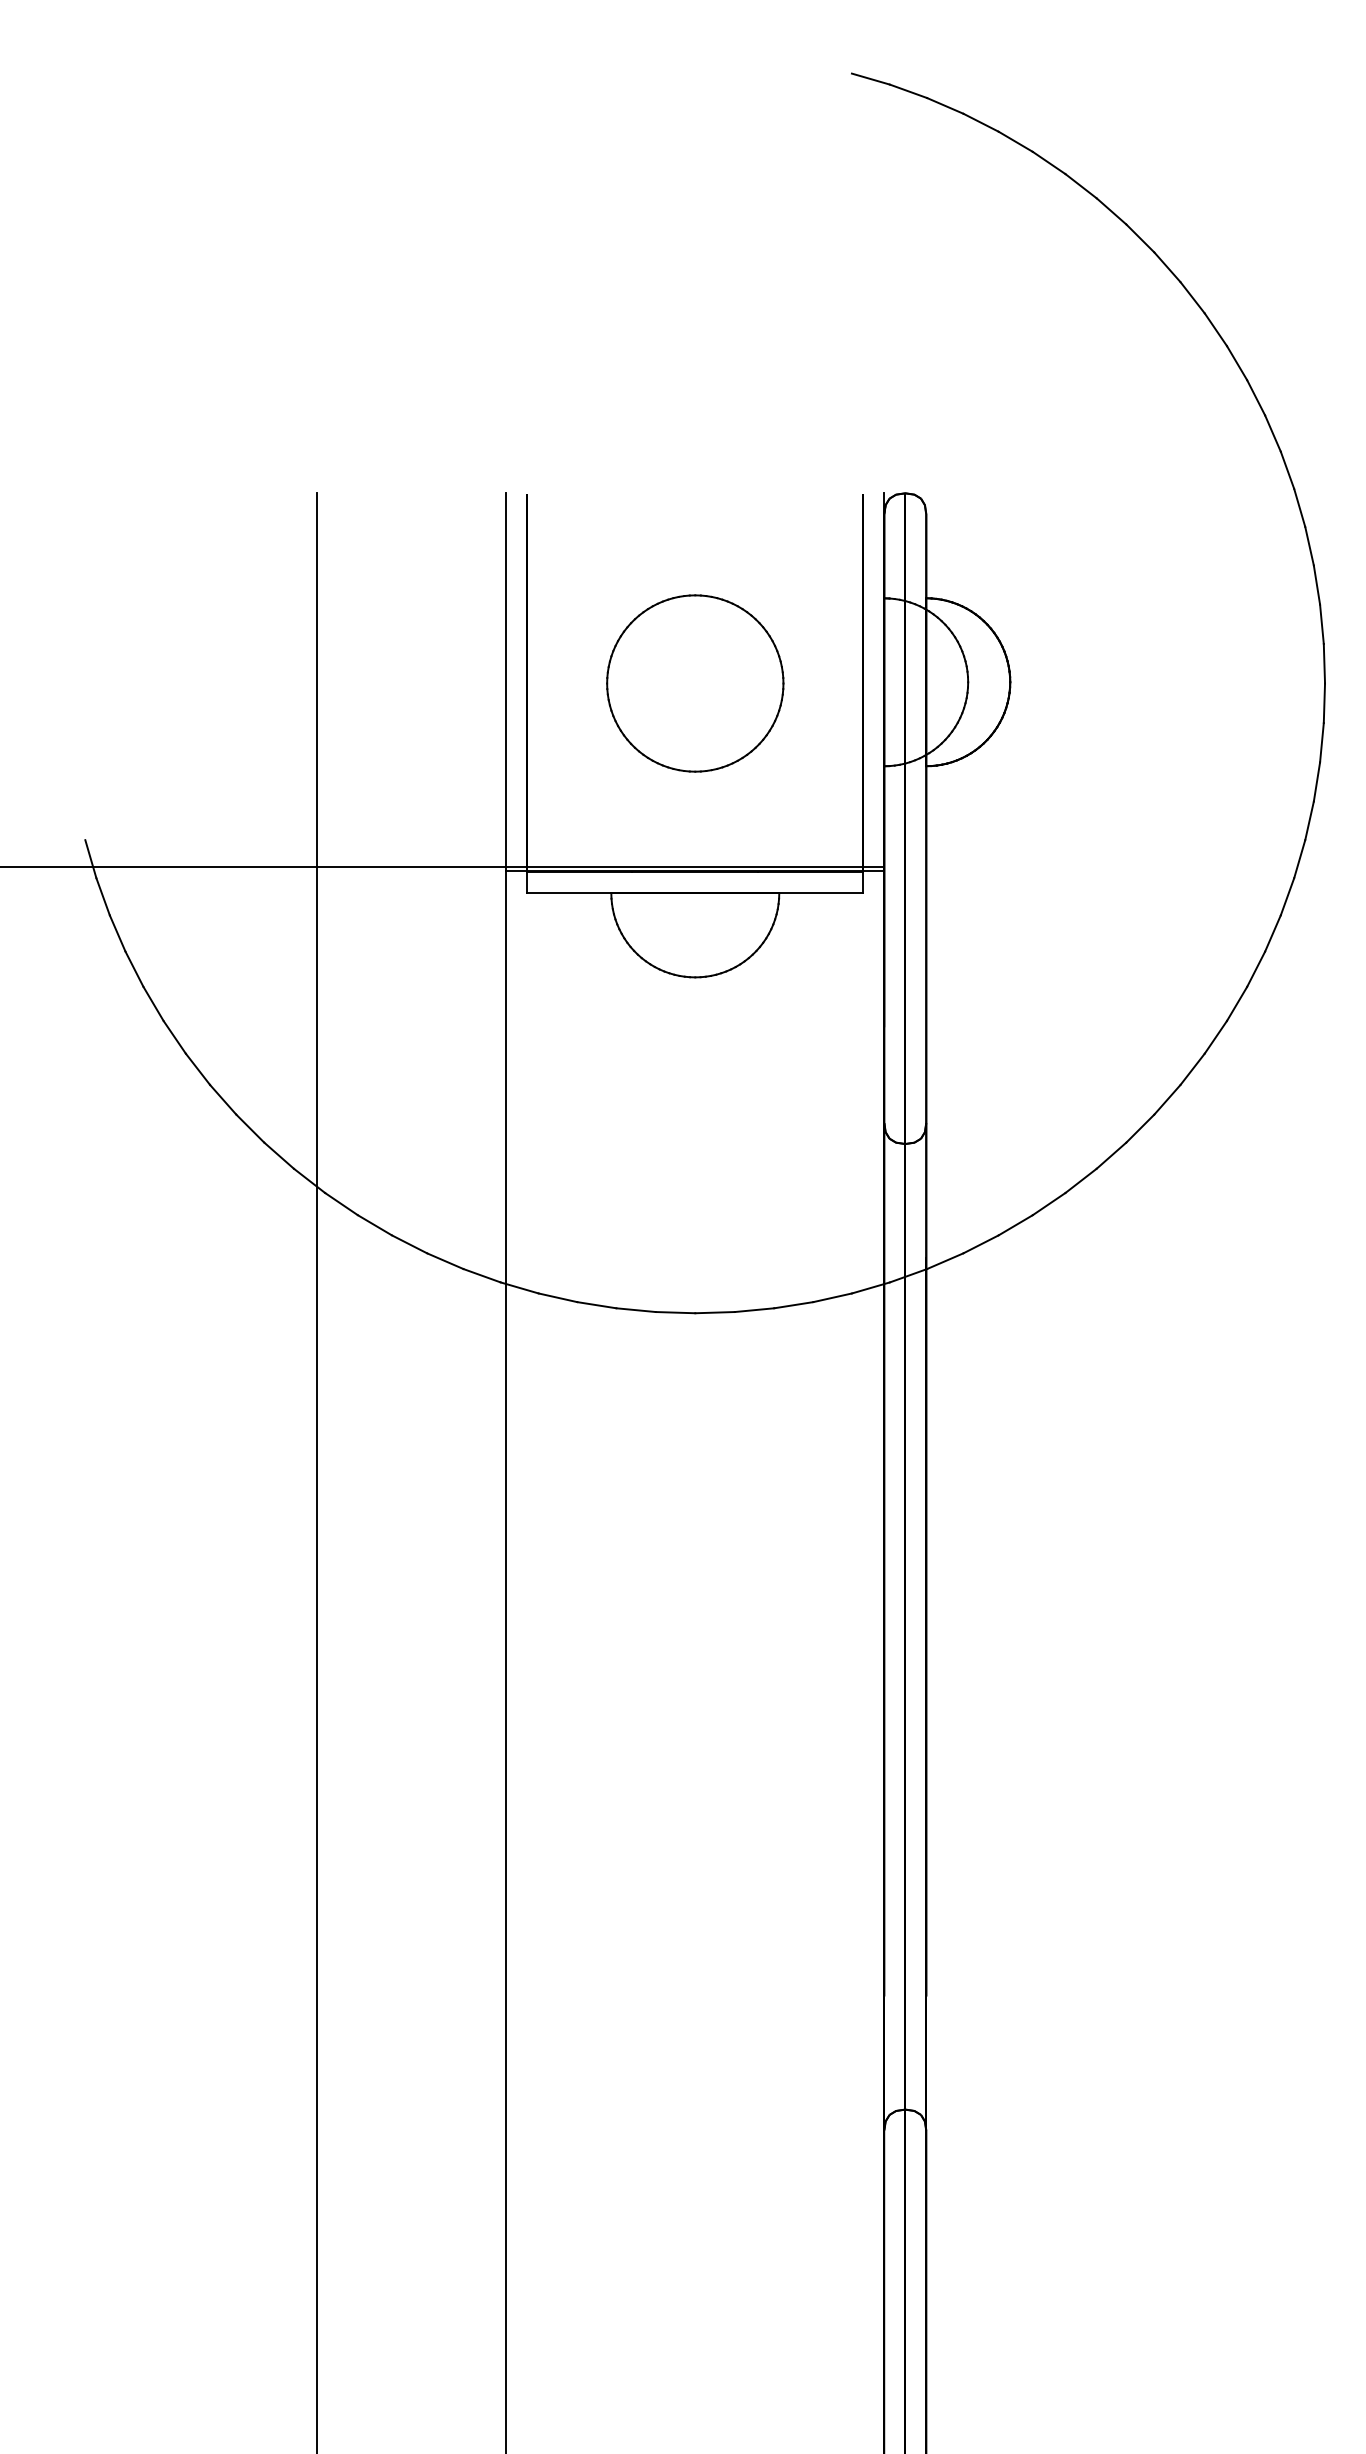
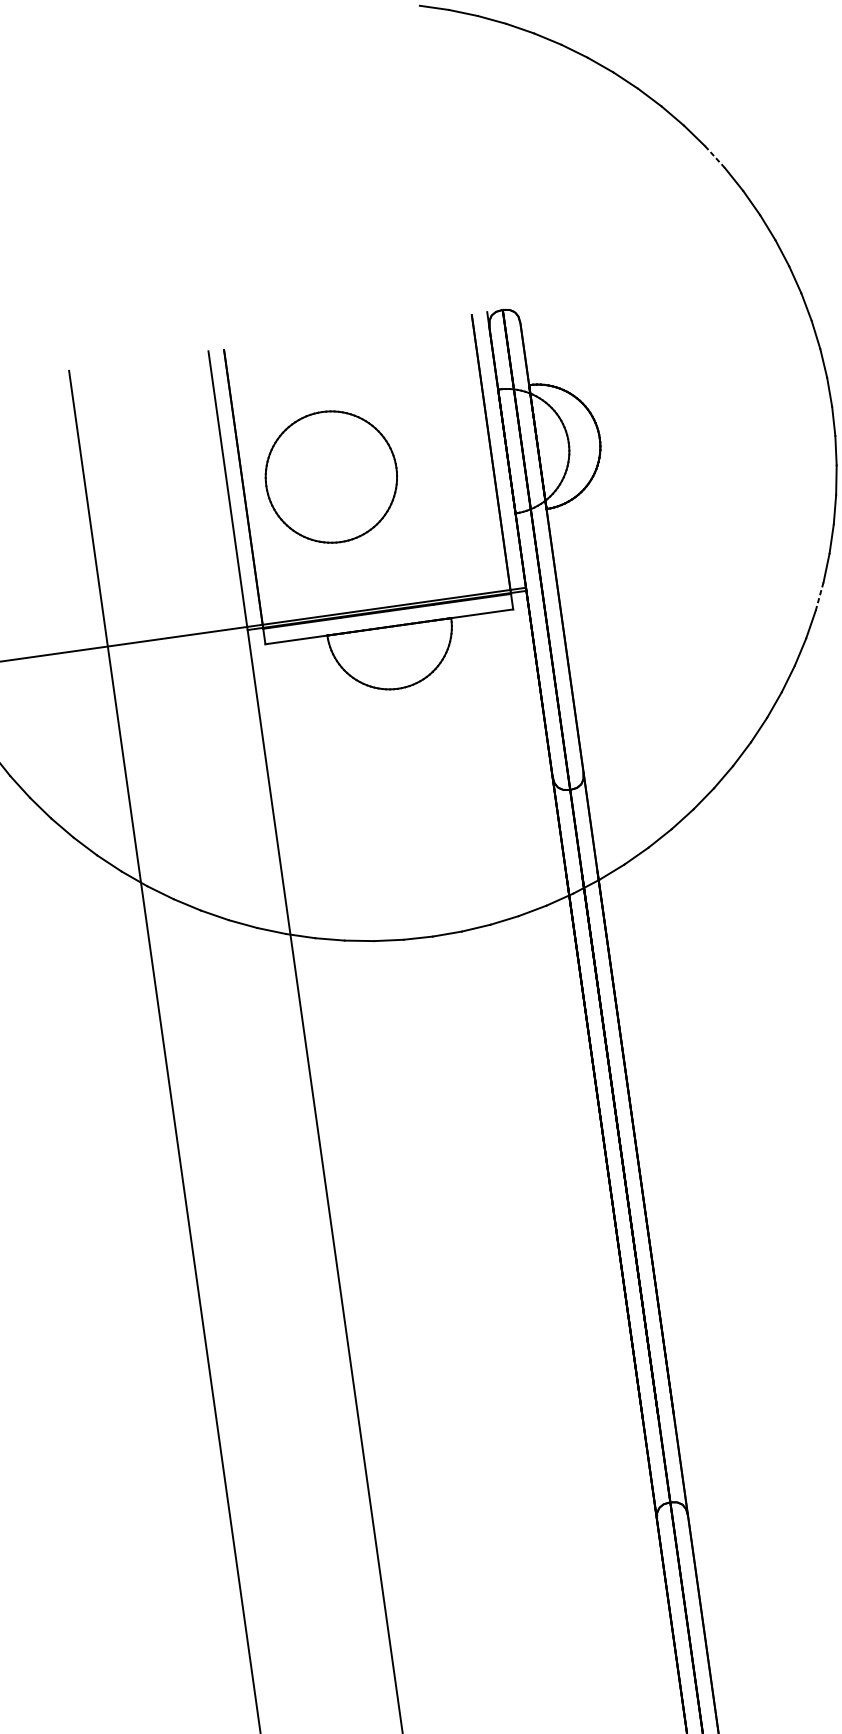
line: (1215, 329) -> (714, 156), solid -> dashed
part: (695, 683) -> (331, 477), moved
line: (1272, 933) -> (819, 596), solid -> dashed

